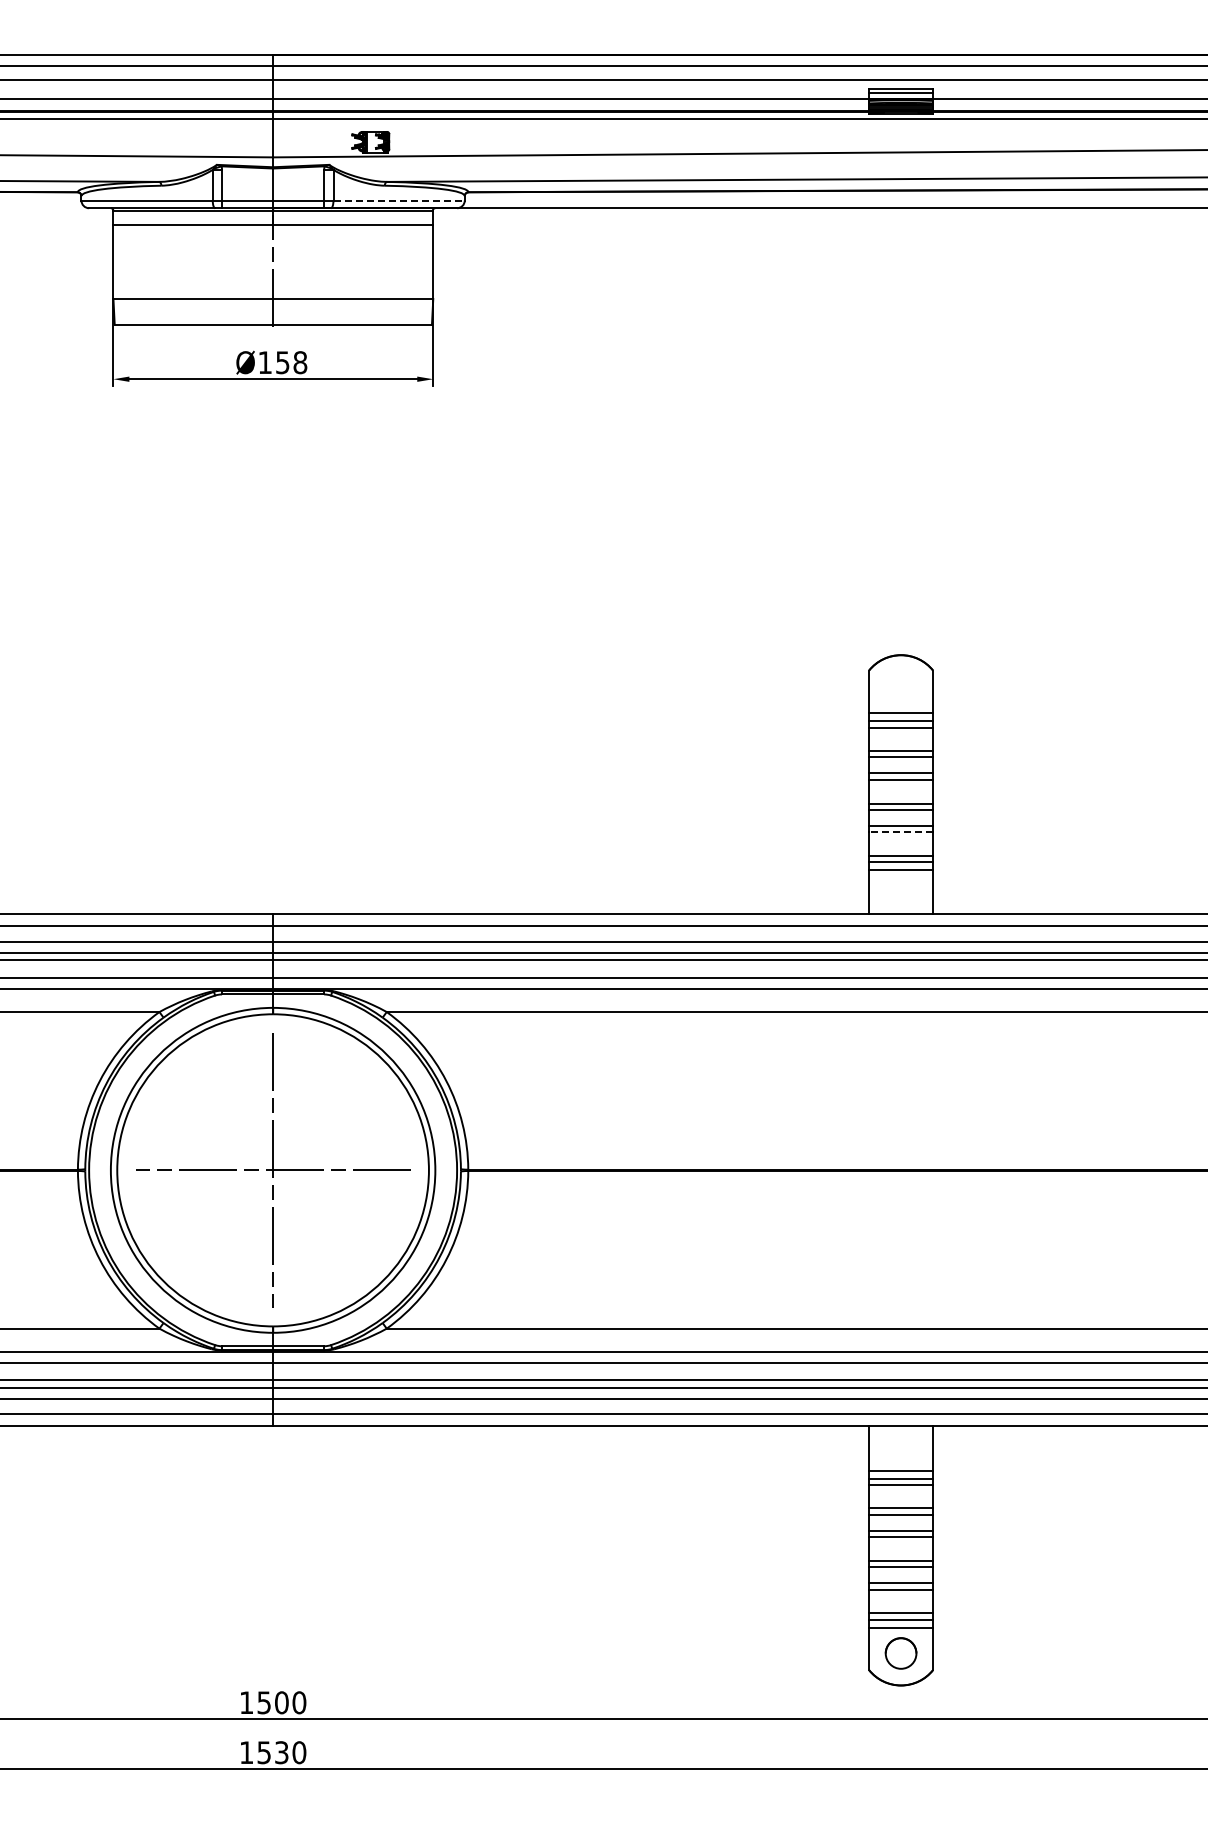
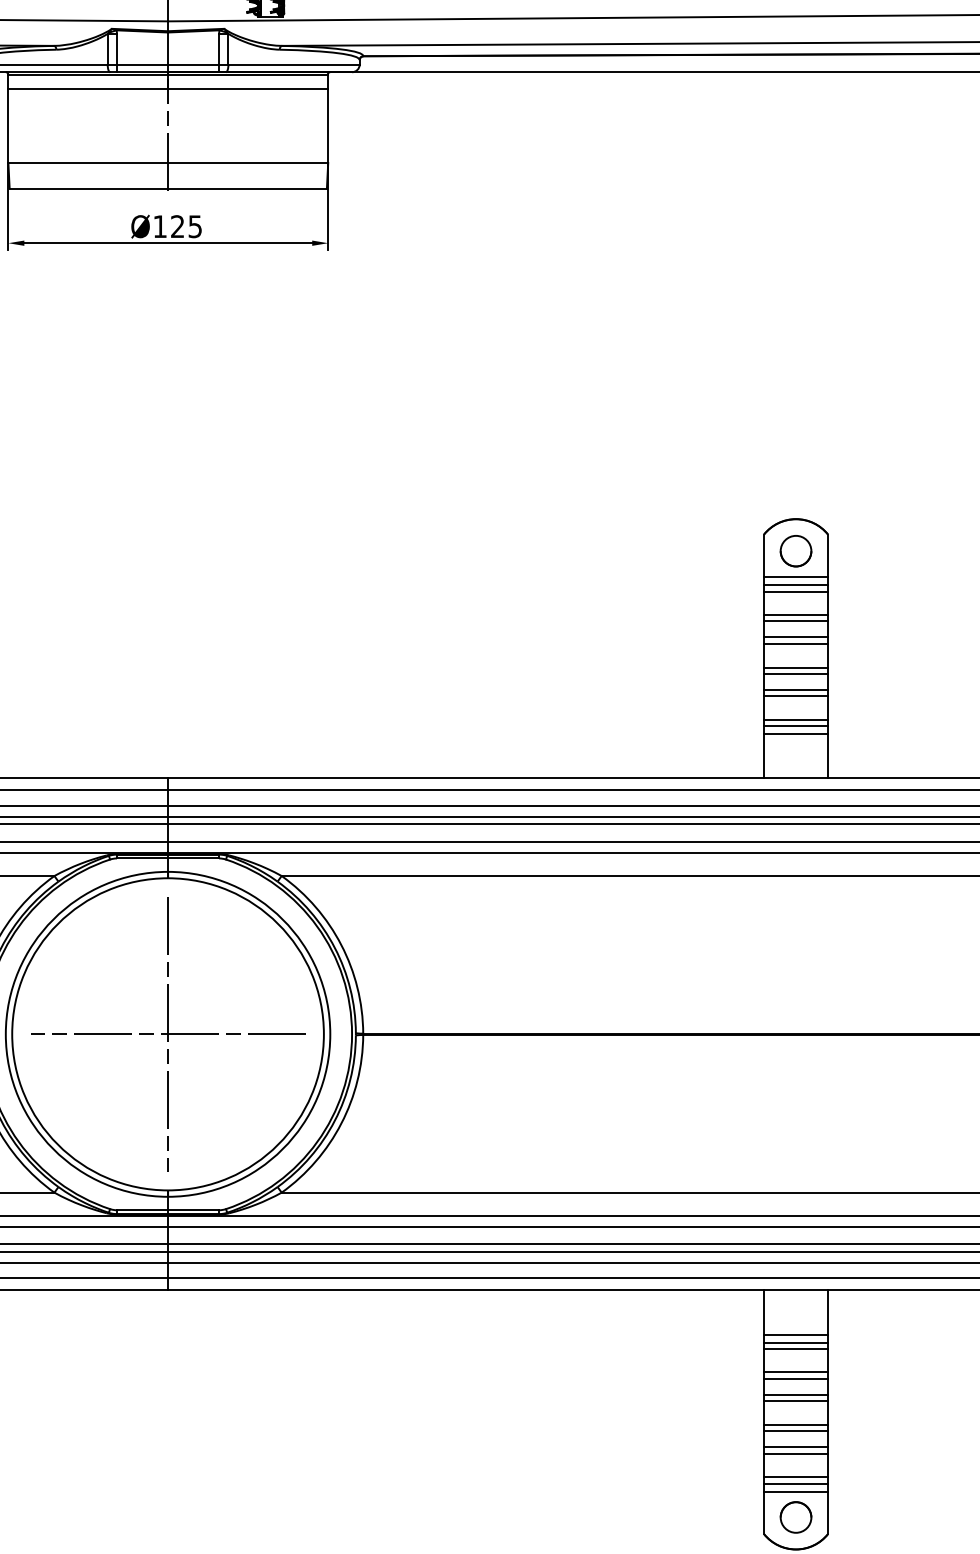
line: (399, 200) -> (294, 64), dashed -> solid
text: (291, 362) -> (186, 226), Ø158 -> Ø125
part: (900, 687) -> (795, 551), added
line: (901, 832) -> (796, 696), dashed -> solid

